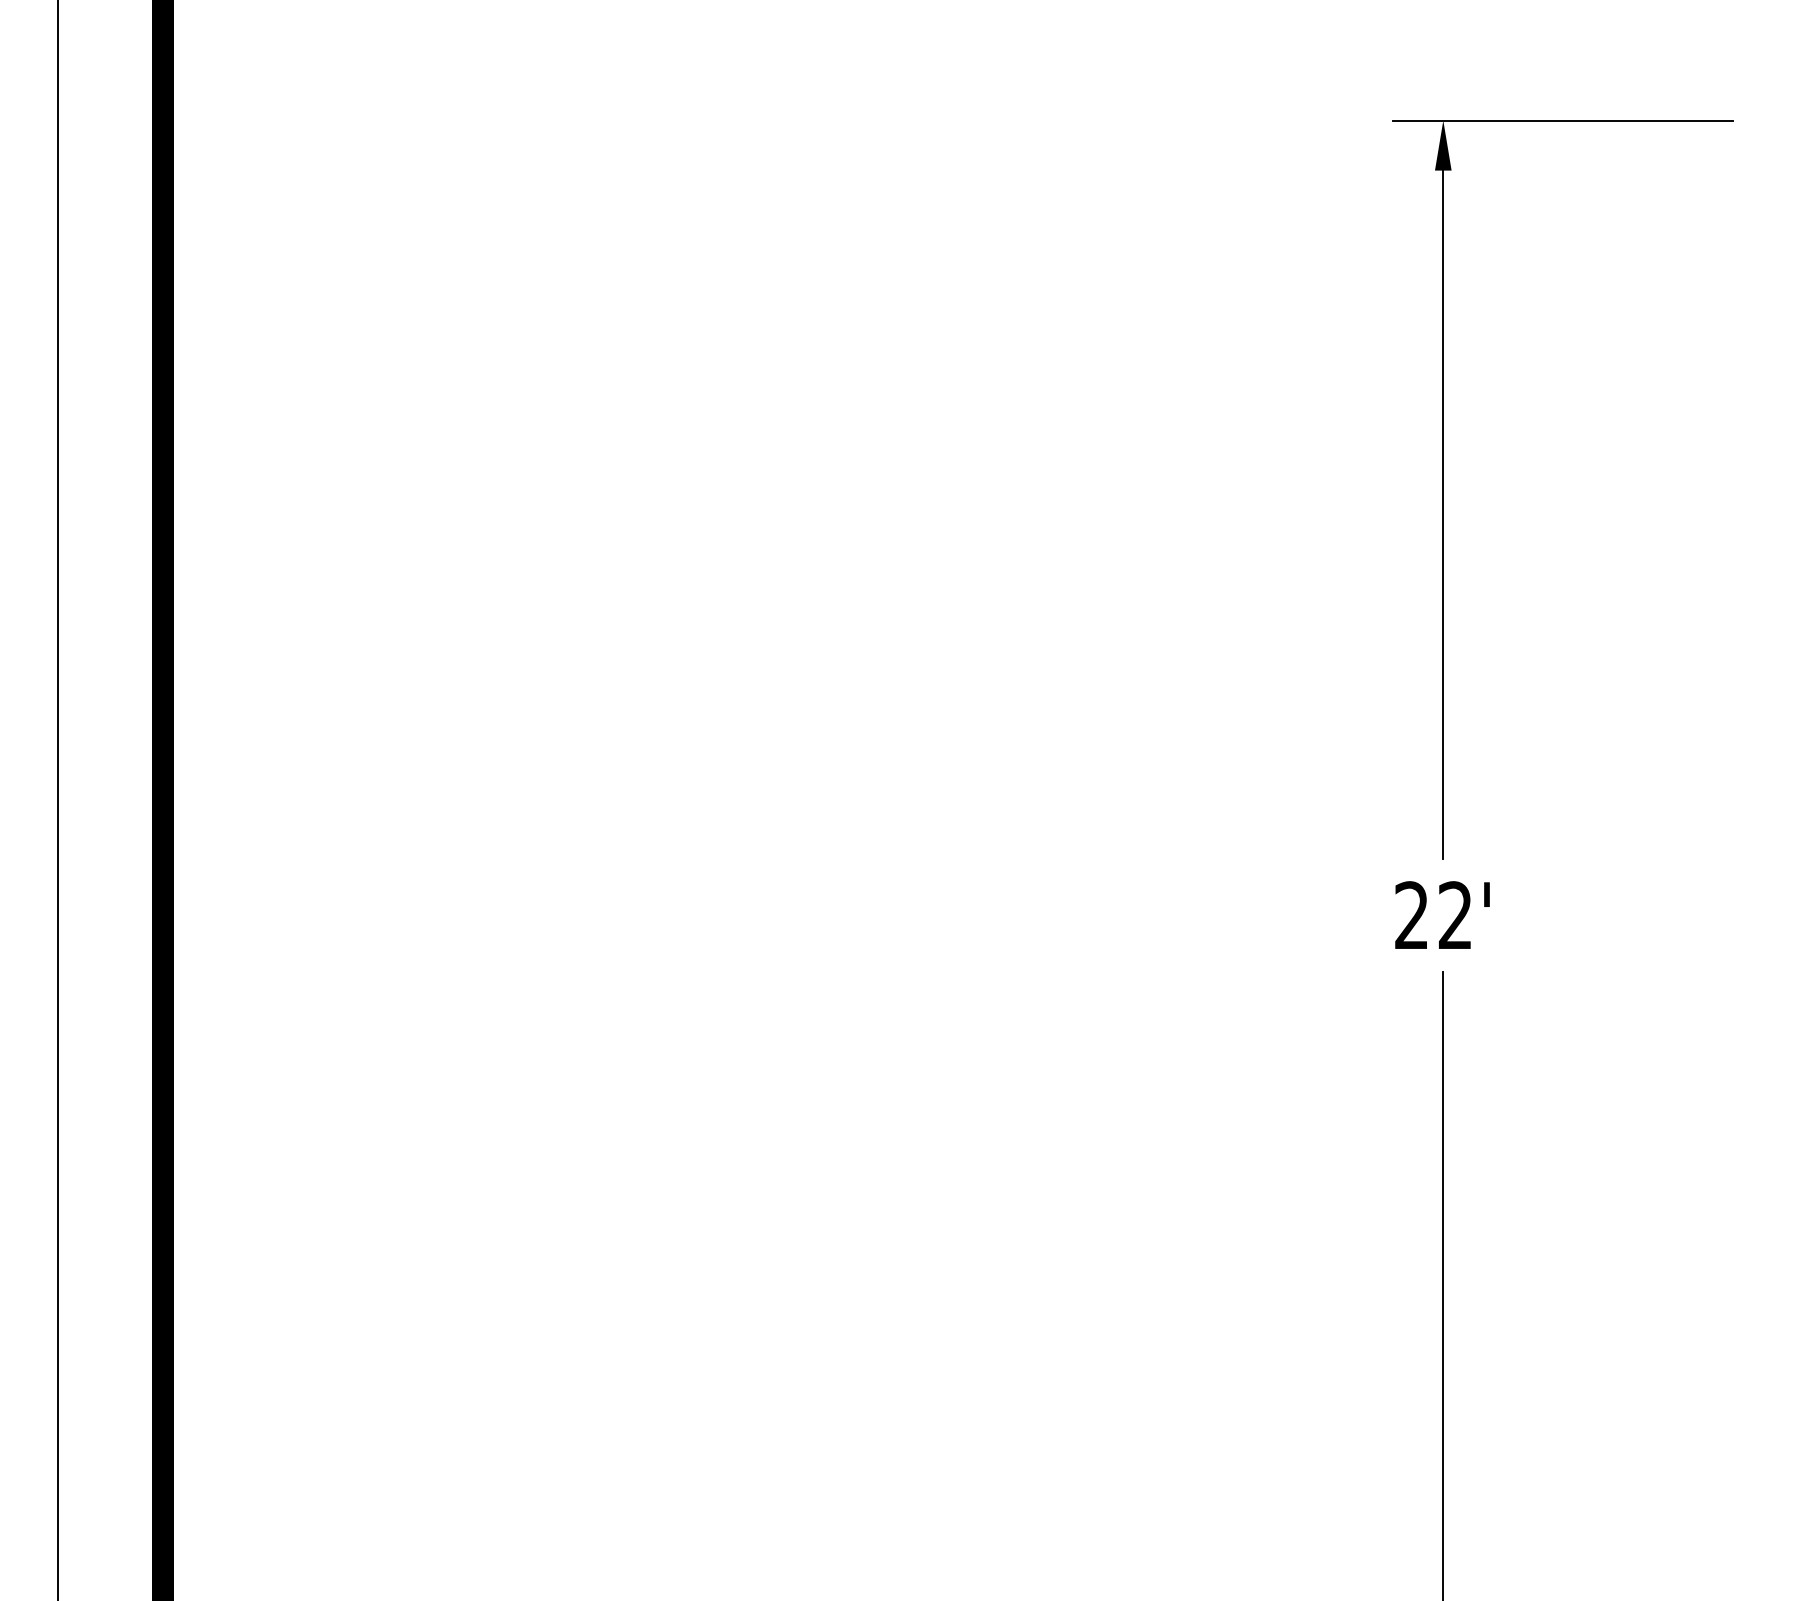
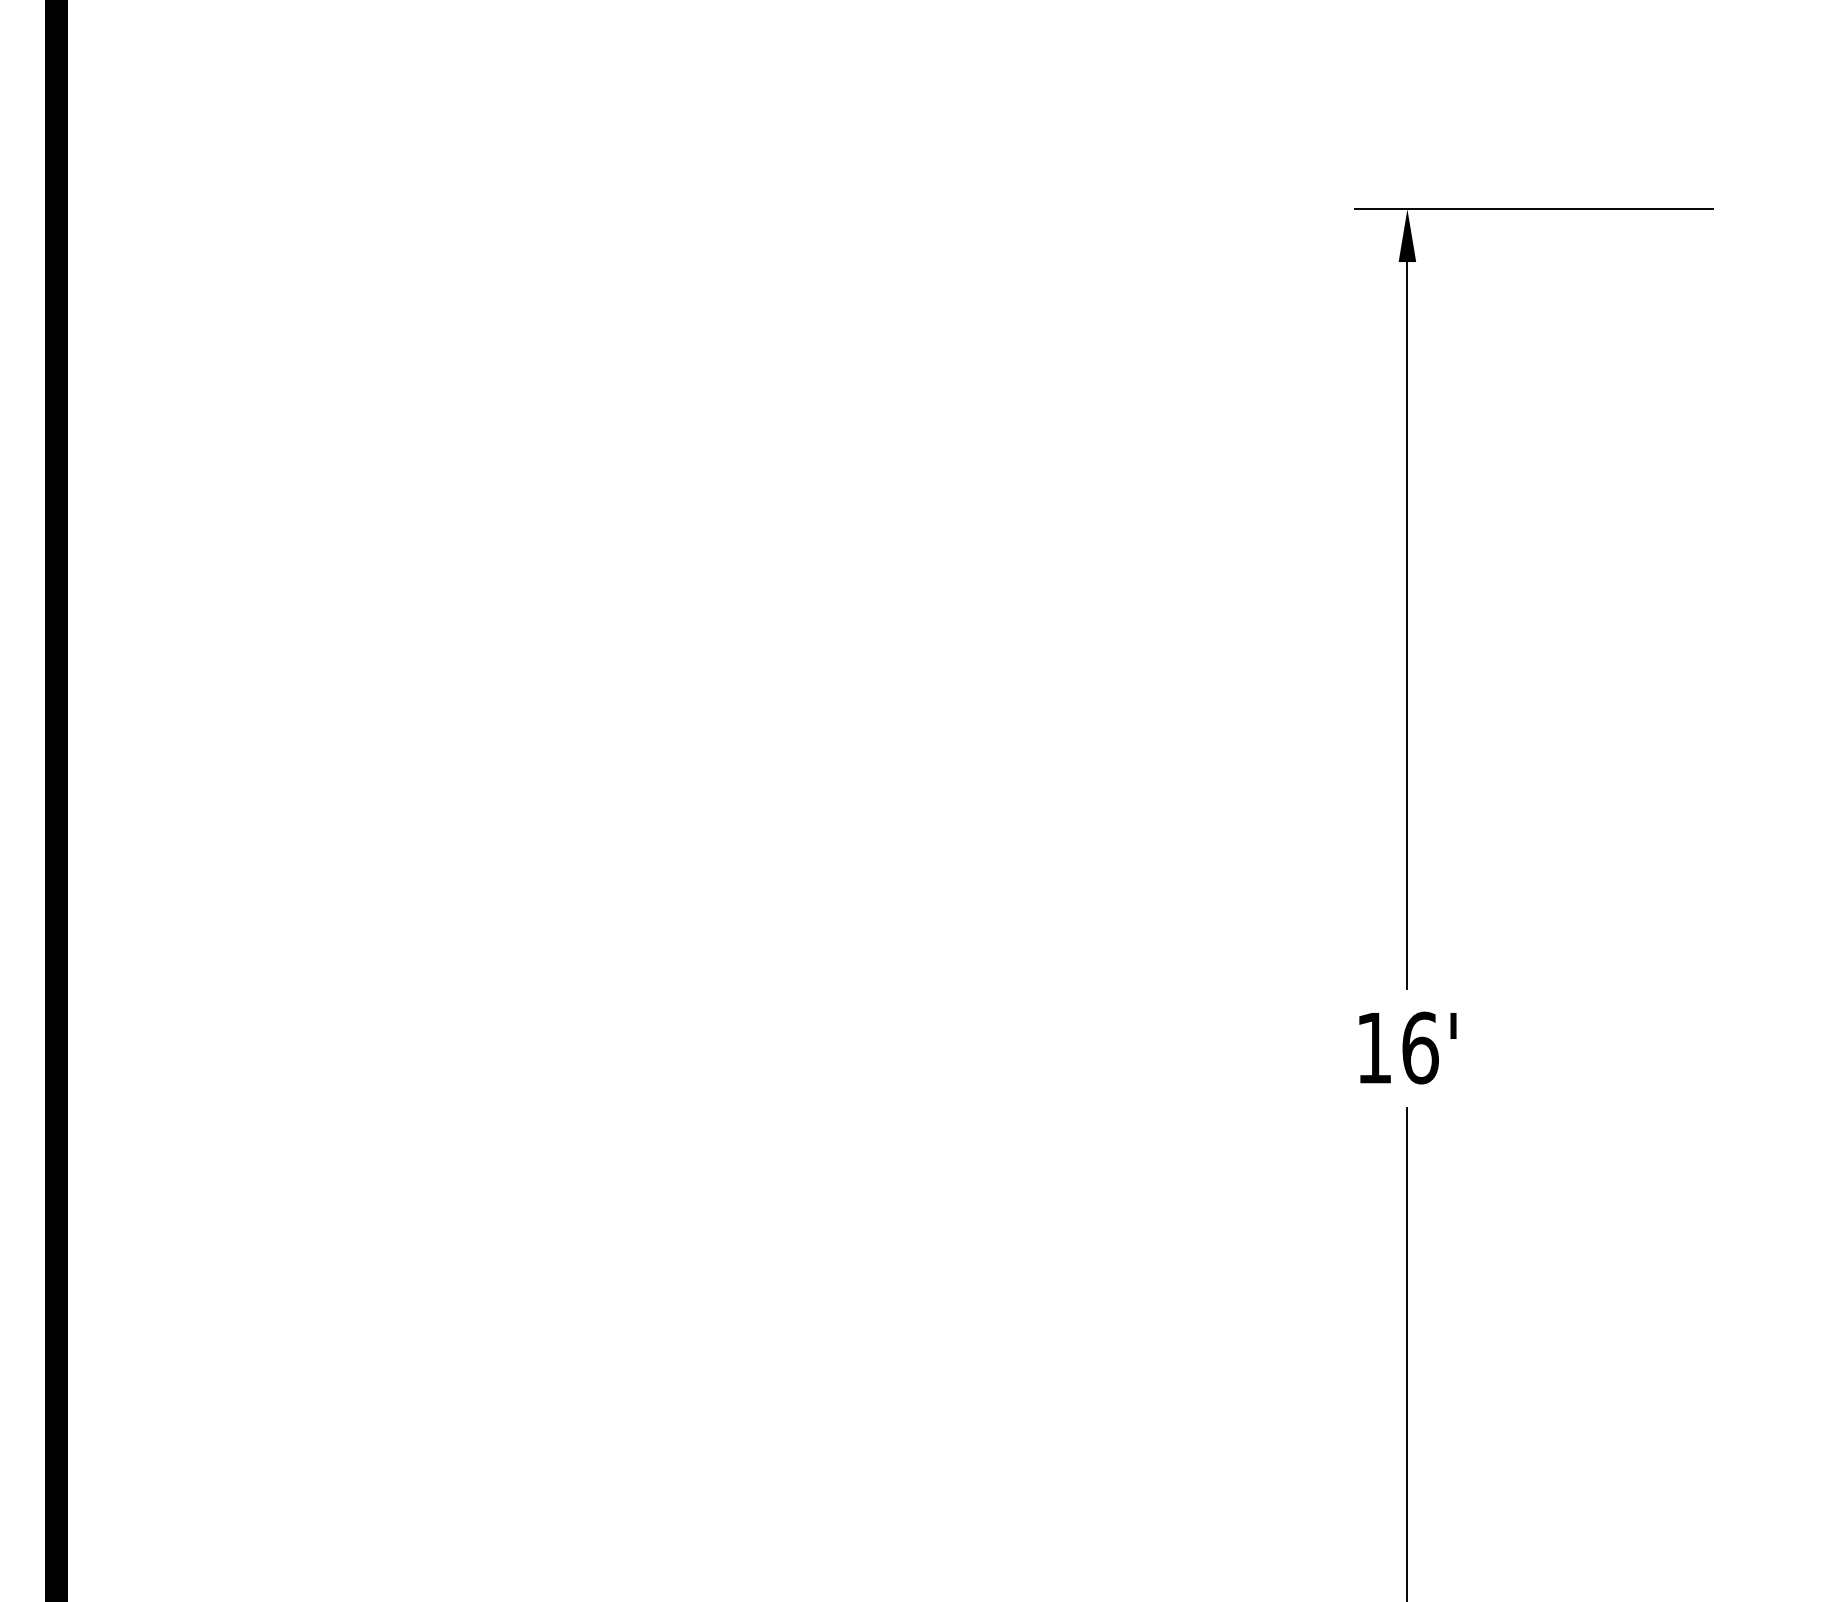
text: (1434, 915) -> (1398, 1047), 22' -> 16'

